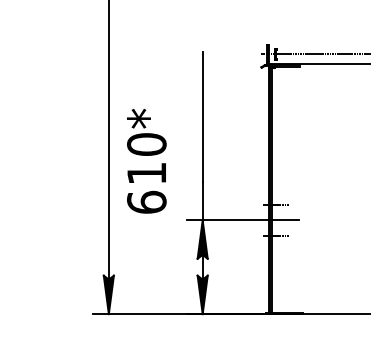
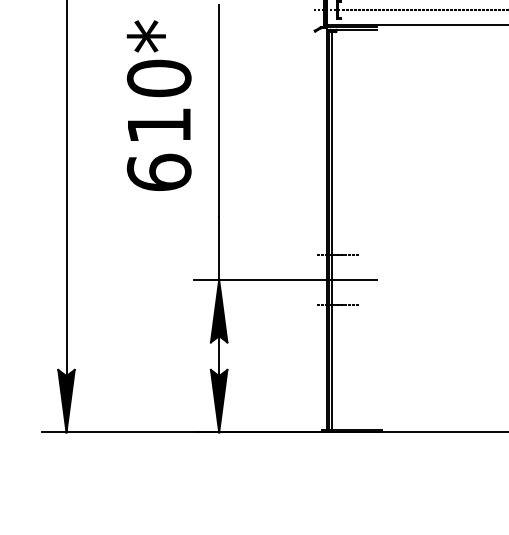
text: (146, 161) -> (158, 106), moved

